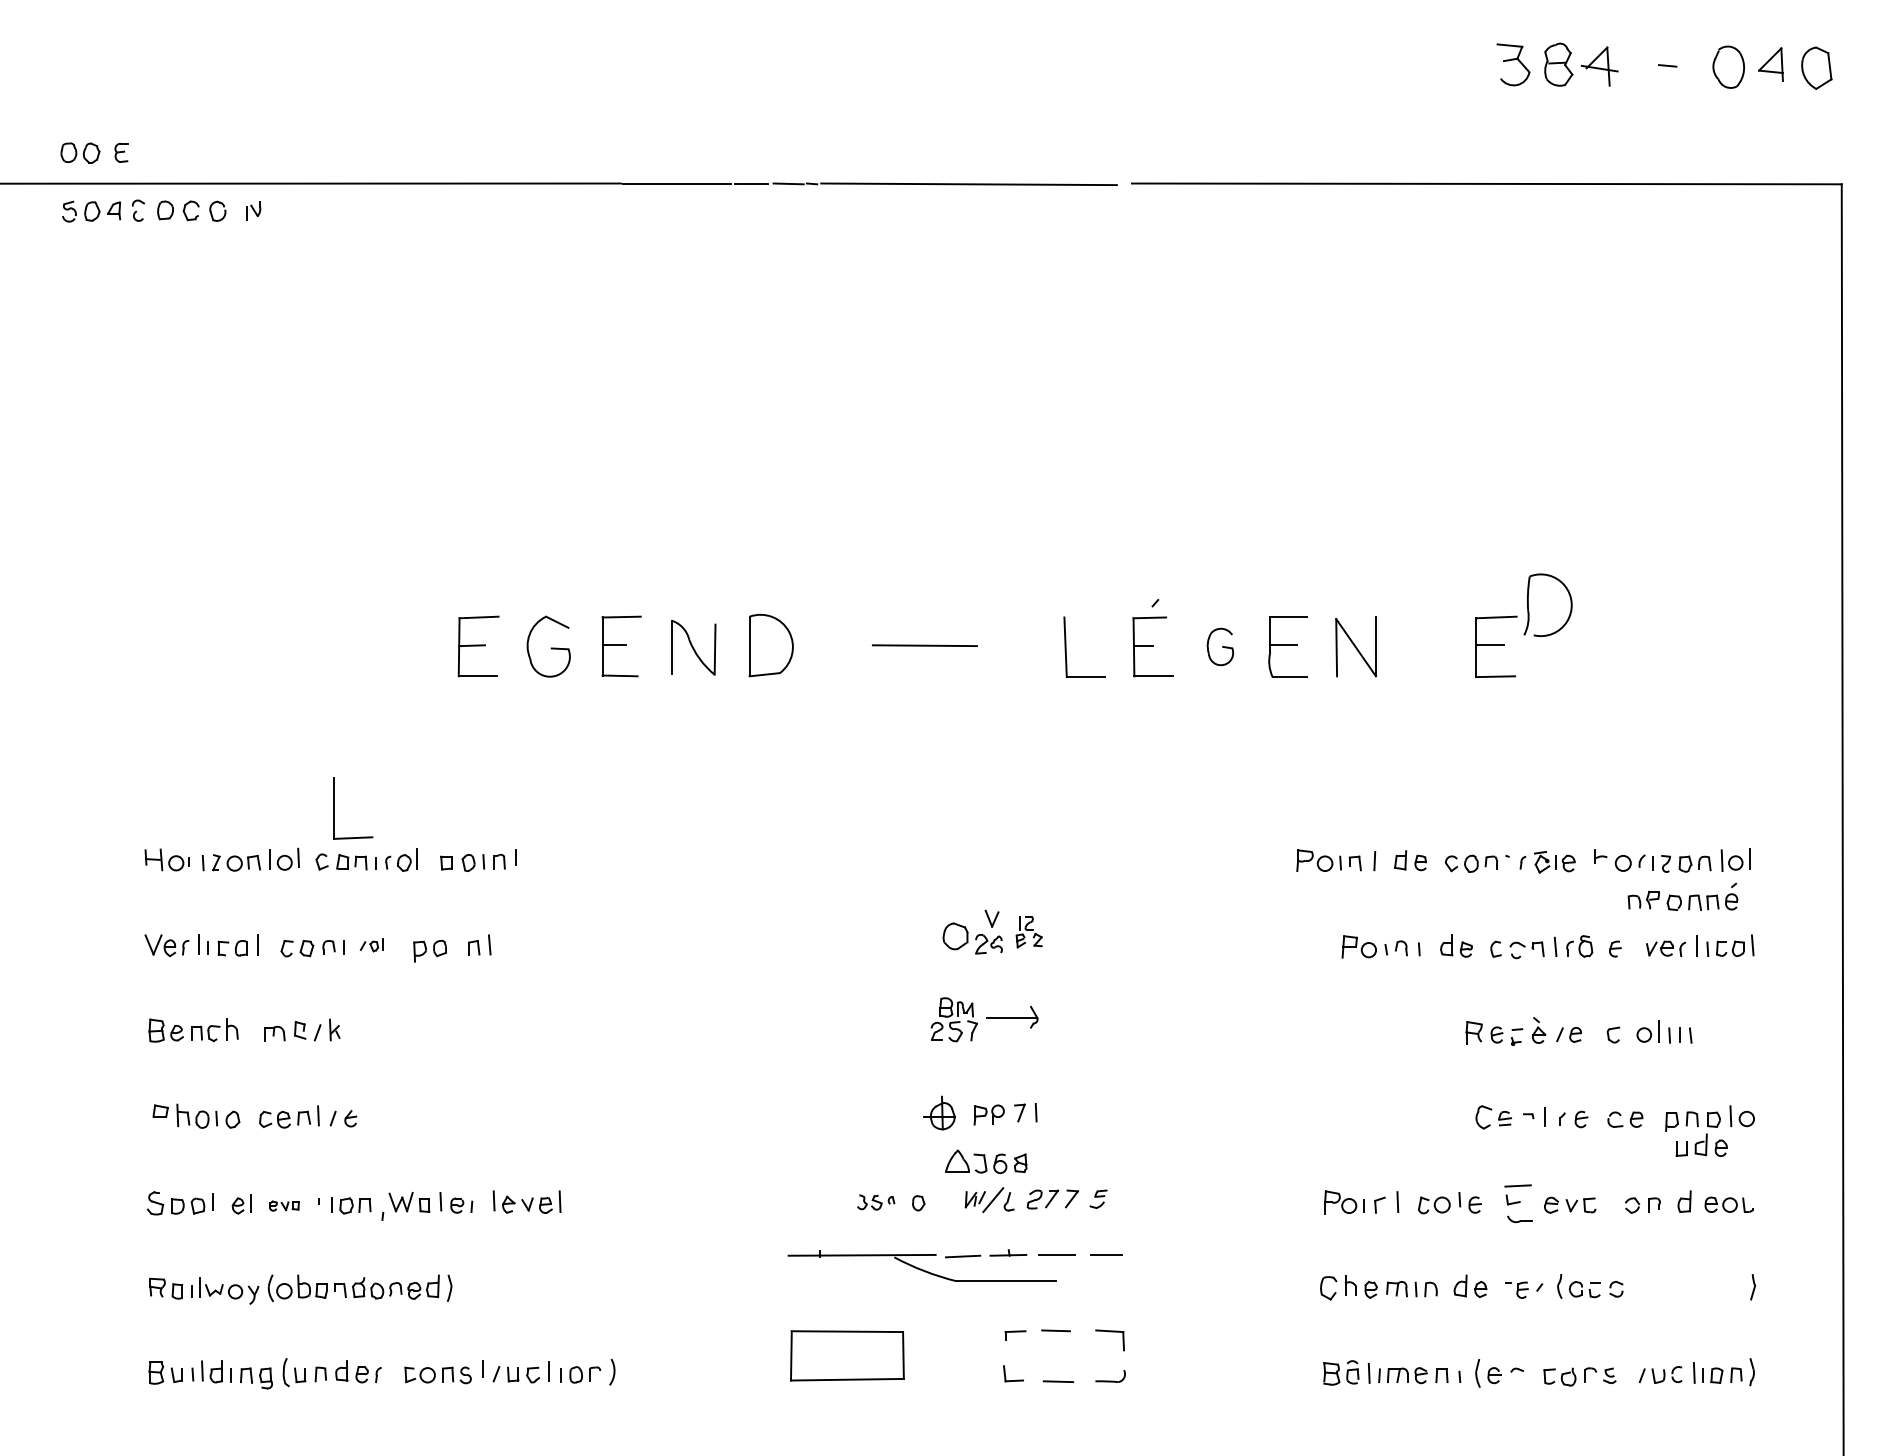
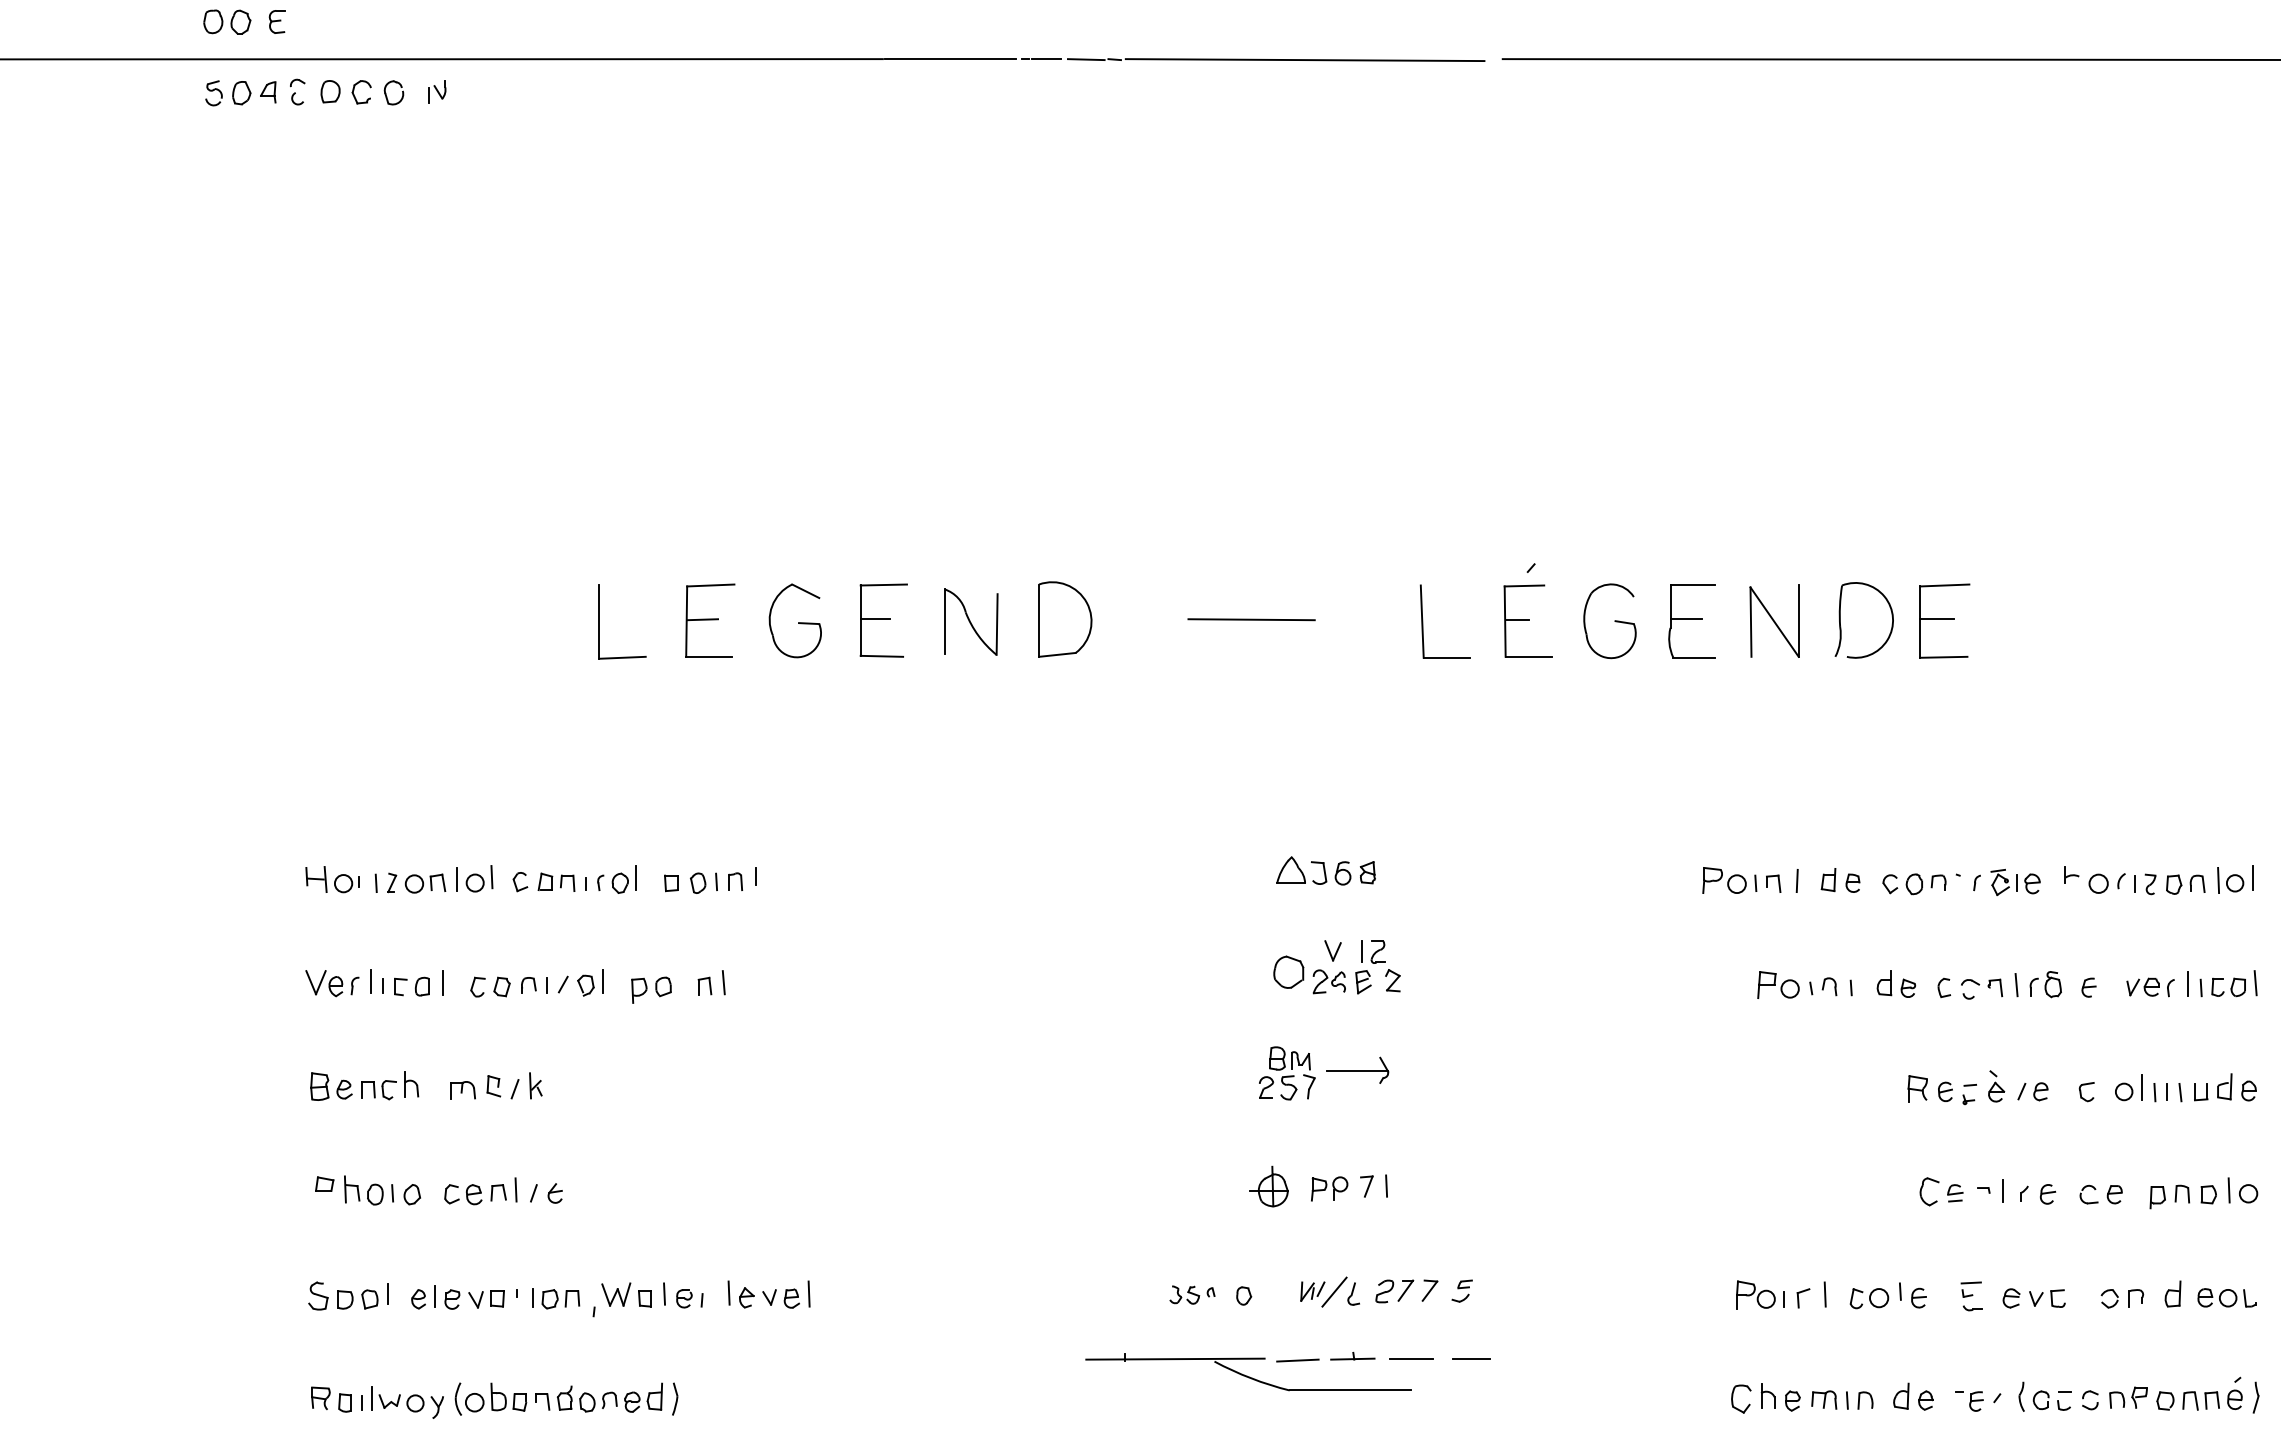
part: (1529, 610) -> (1841, 626), moved
part: (1220, 646) -> (1610, 620), size x1.67
part: (334, 808) -> (599, 621), moved
part: (1682, 896) -> (2175, 1393), moved
part: (1029, 932) -> (1378, 967), size x1.43
part: (371, 945) -> (580, 983), size x1.67
part: (1701, 1144) -> (2225, 1086), moved
part: (986, 1161) -> (1326, 870), moved
part: (1518, 1203) -> (1971, 1296), size x0.62
part: (284, 1205) -> (474, 1298), size x1.67

